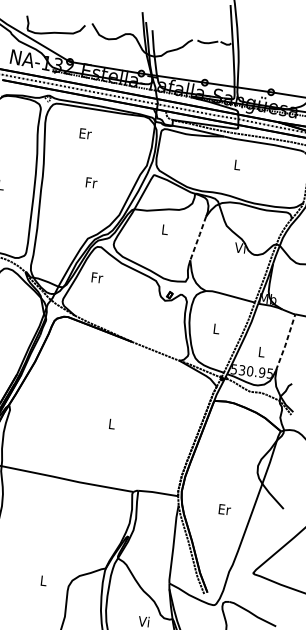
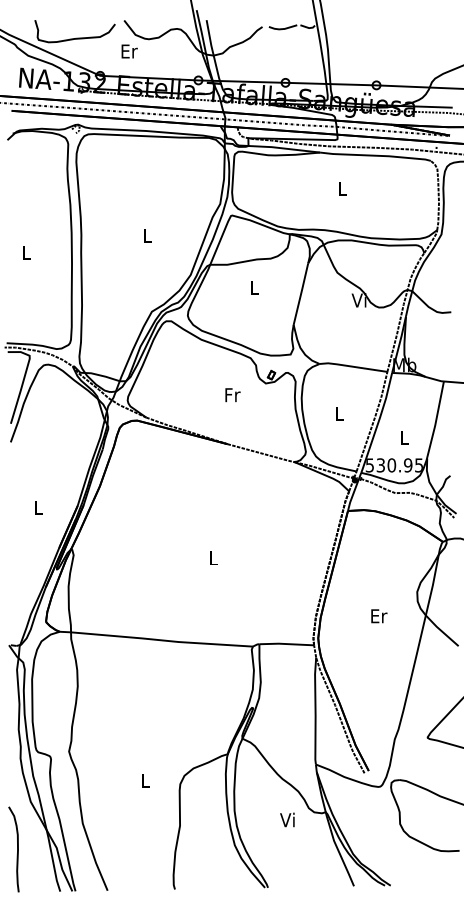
text: (85, 133) -> (129, 51), moved
text: (91, 182) -> (147, 235), Fr -> L
line: (198, 238) -> (301, 293), dashed -> solid
text: (97, 278) -> (232, 395), moved
line: (286, 342) -> (436, 420), dashed -> solid
text: (225, 509) -> (379, 616), moved

